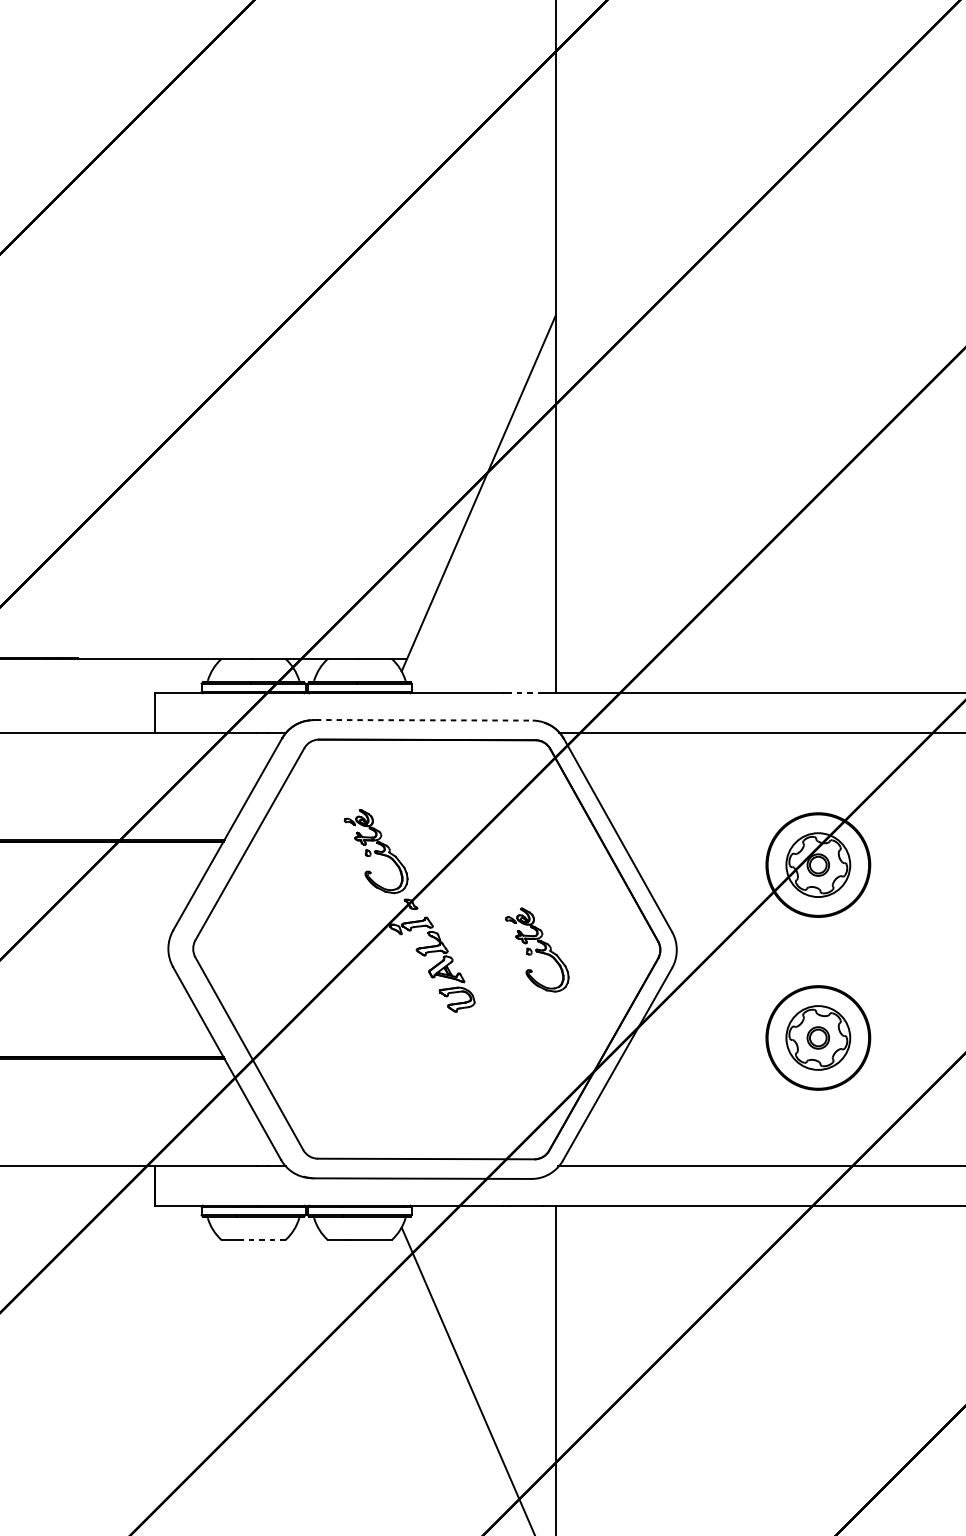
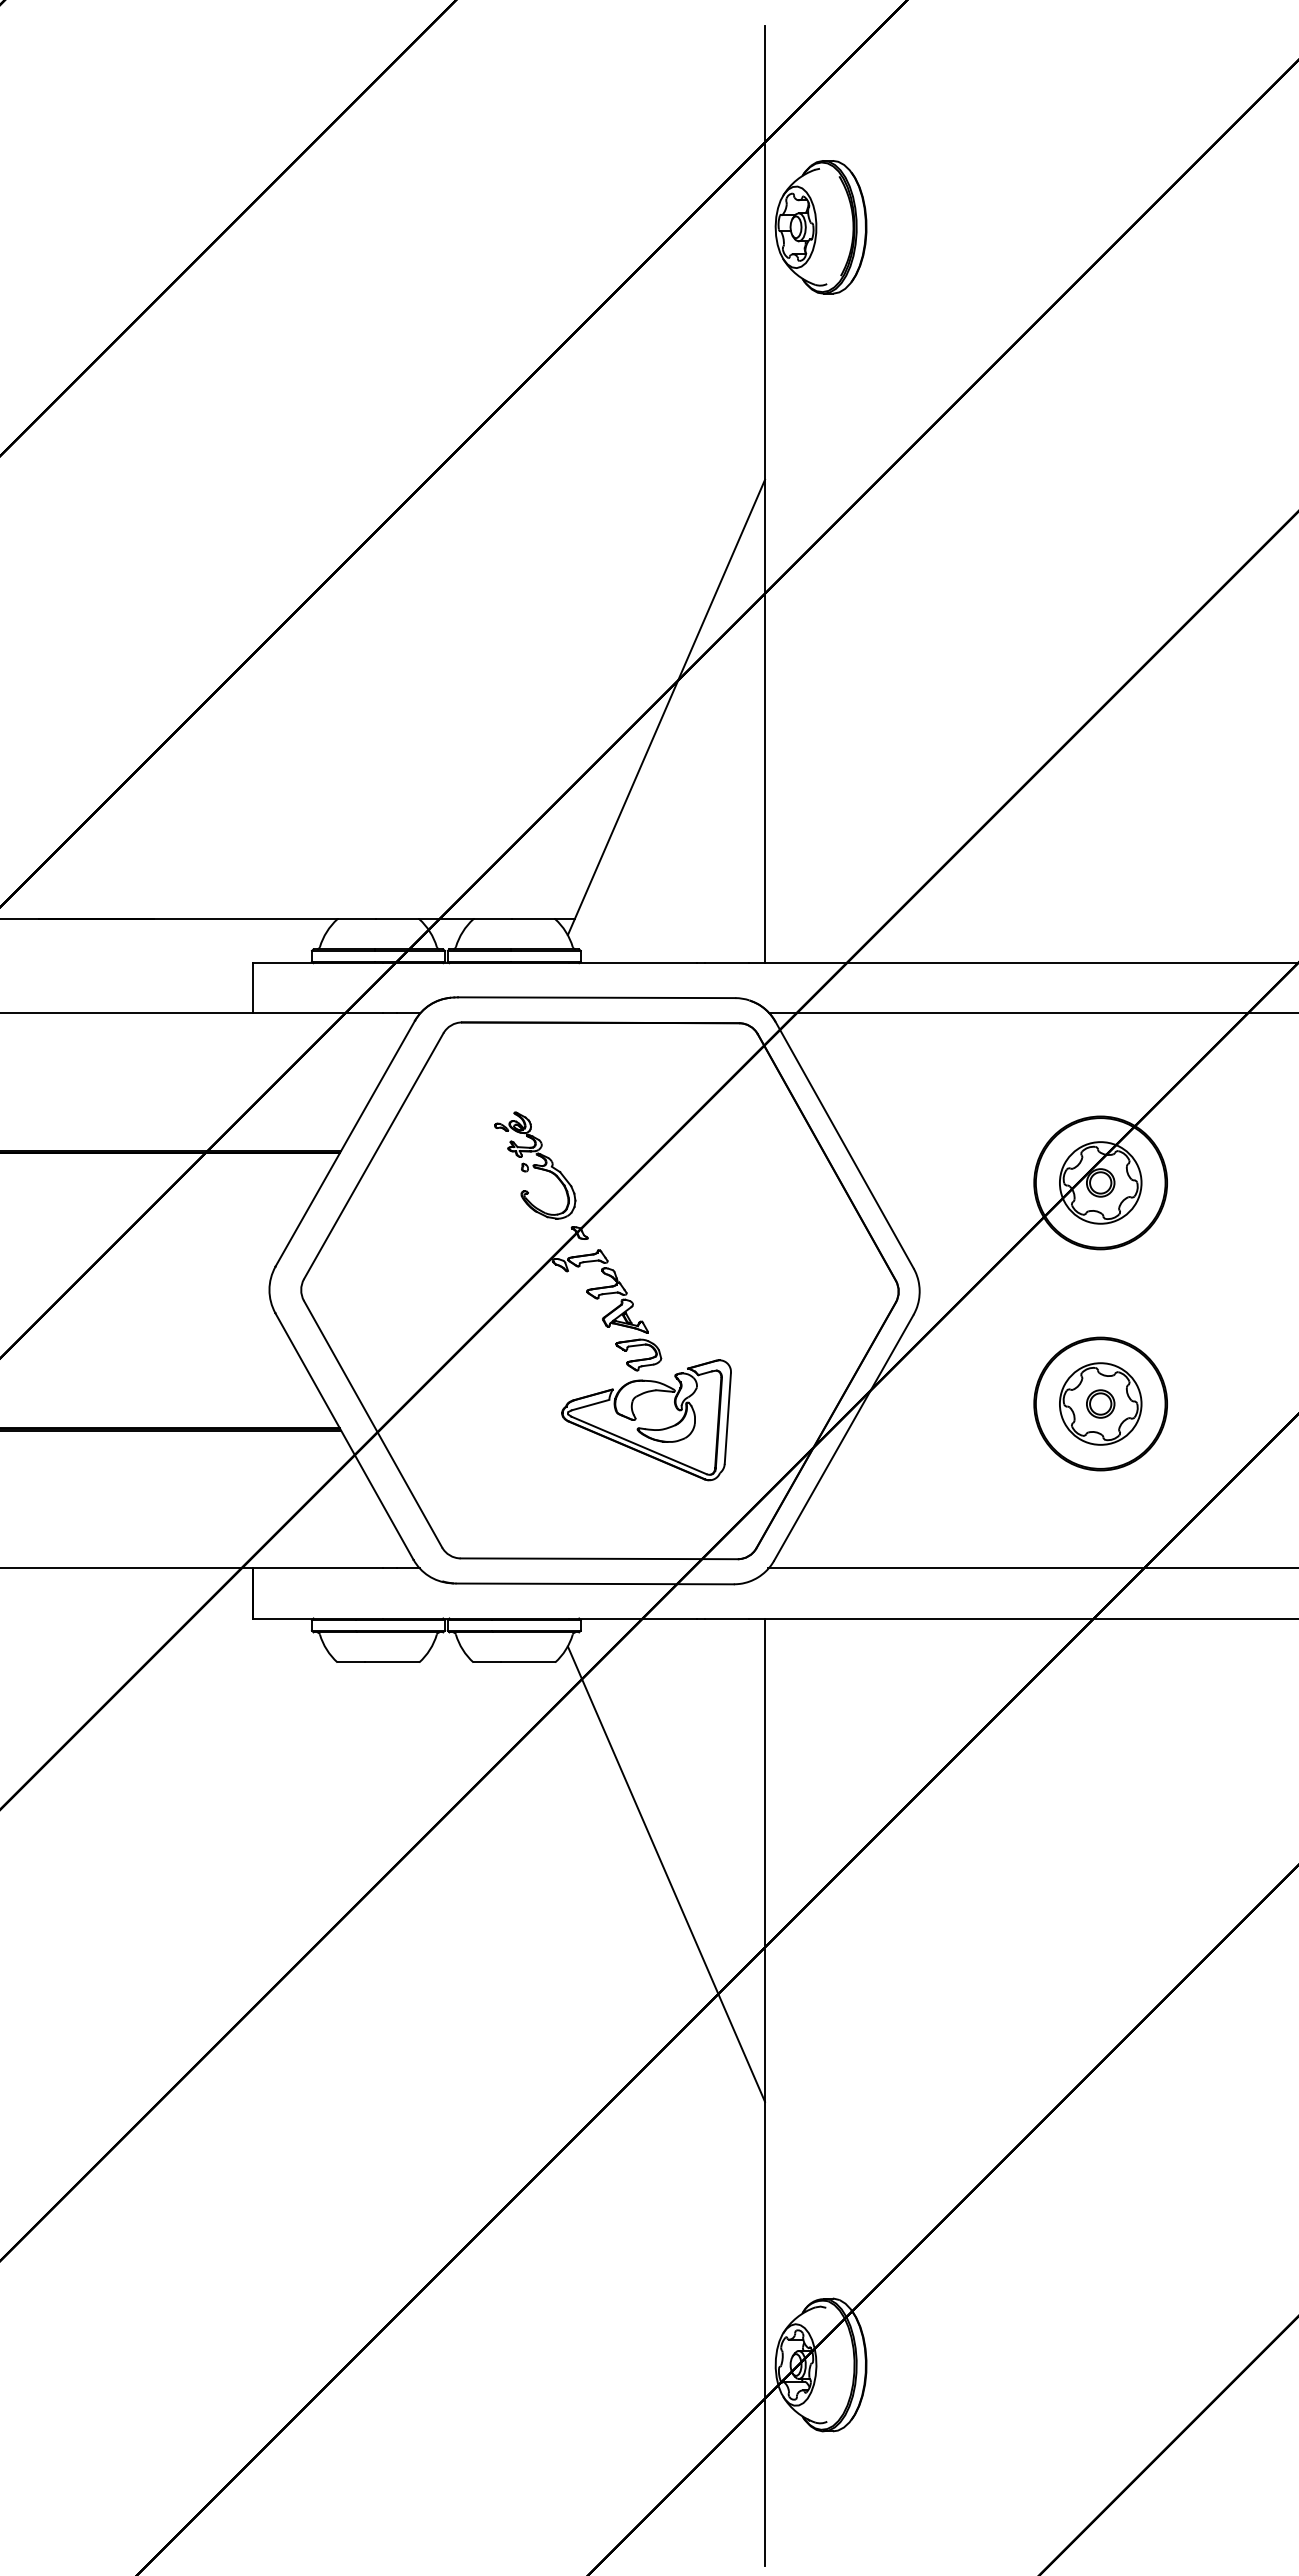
part: (599, 118) -> (820, 227), added
line: (526, 693) -> (727, 963), dashed -> solid
line: (424, 720) -> (596, 997), dashed -> solid
part: (537, 950) -> (741, 1291), removed
part: (463, 1057) -> (646, 1428), added
line: (263, 1240) -> (391, 1662), dashed -> solid

